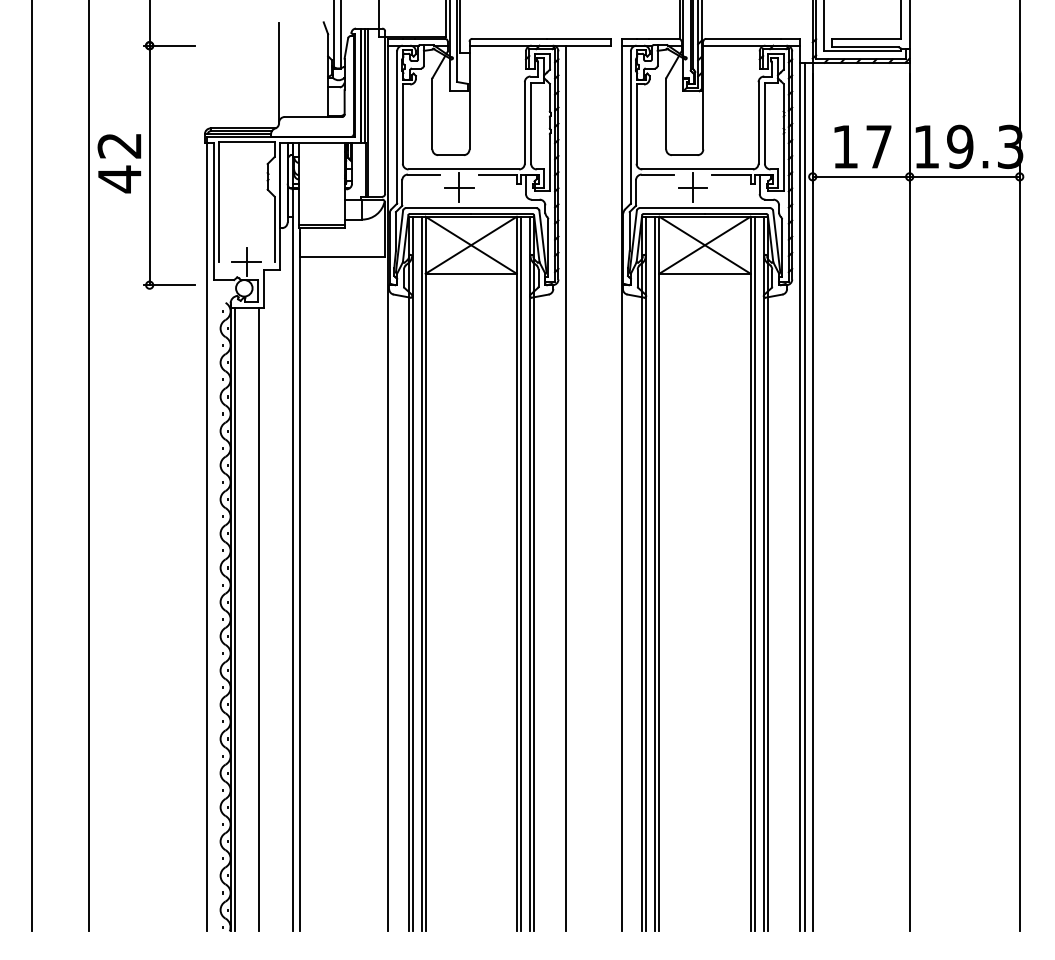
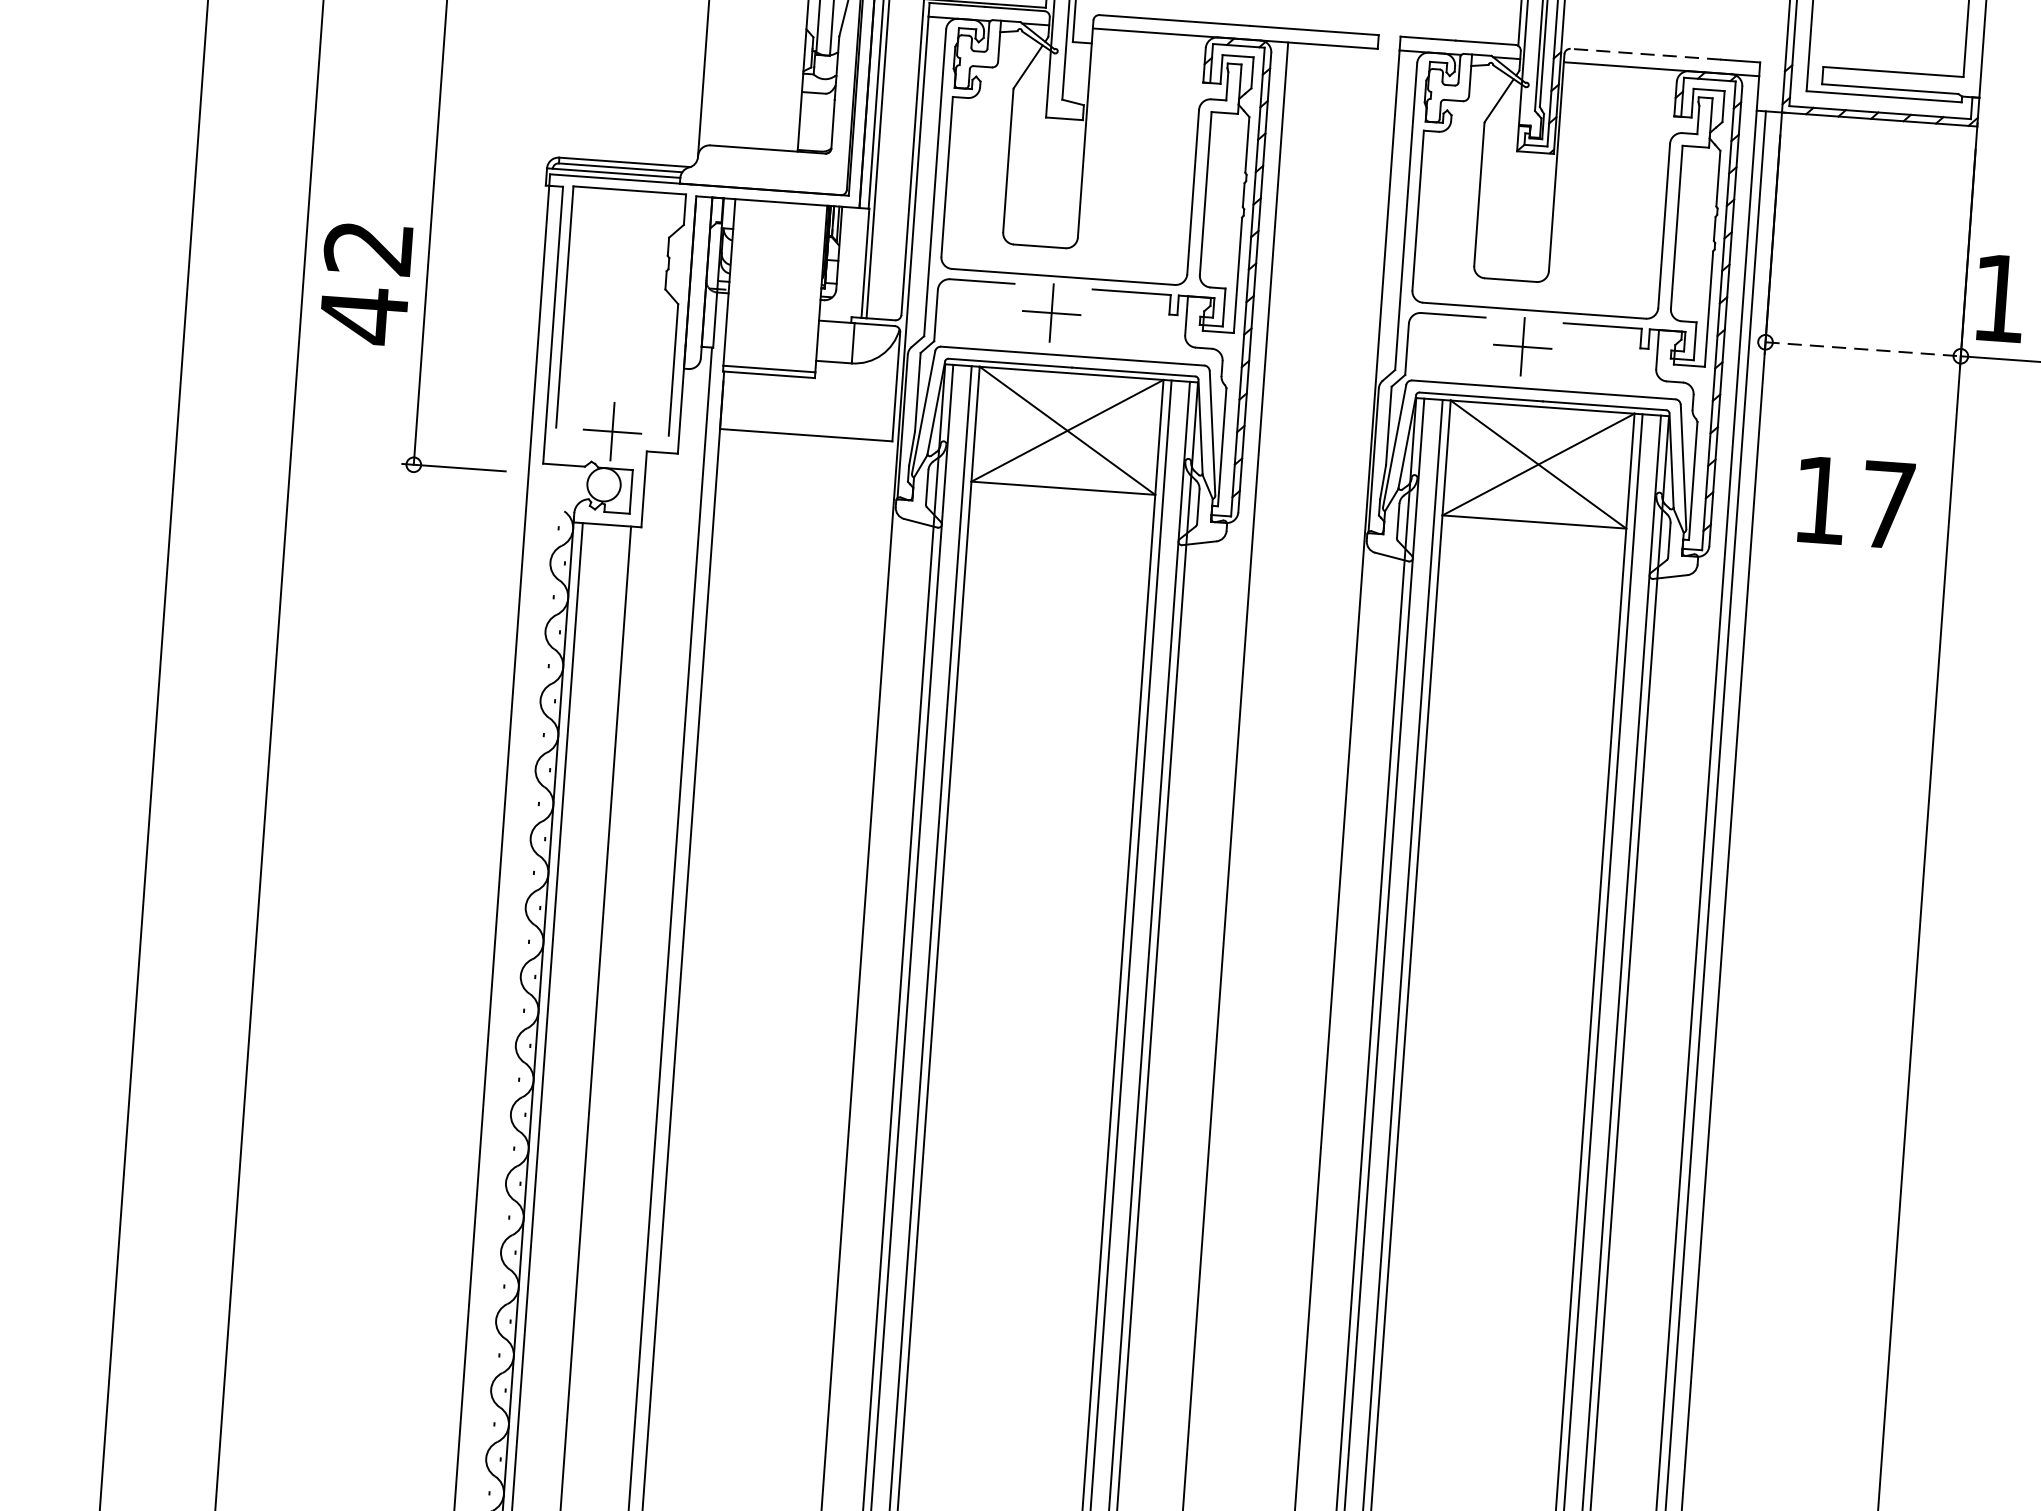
line: (742, 38) -> (1643, 53), solid -> dashed
text: (862, 146) -> (1854, 501), moved
text: (119, 163) -> (365, 283), moved
line: (861, 176) -> (1863, 348), solid -> dashed

